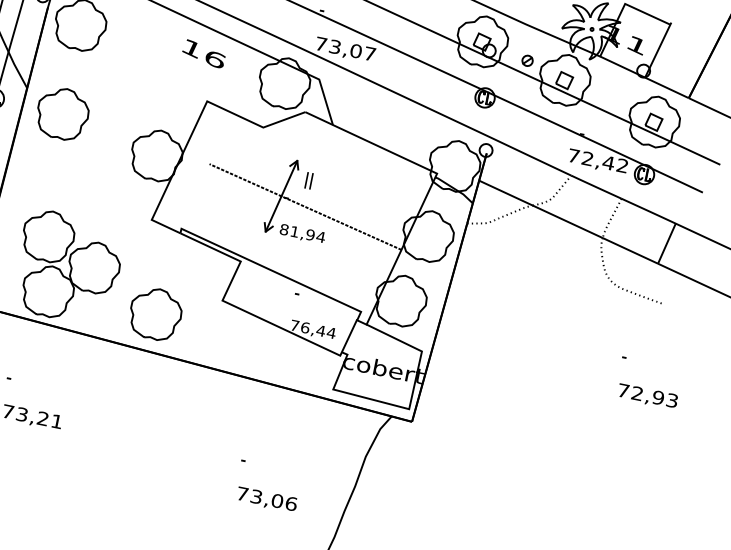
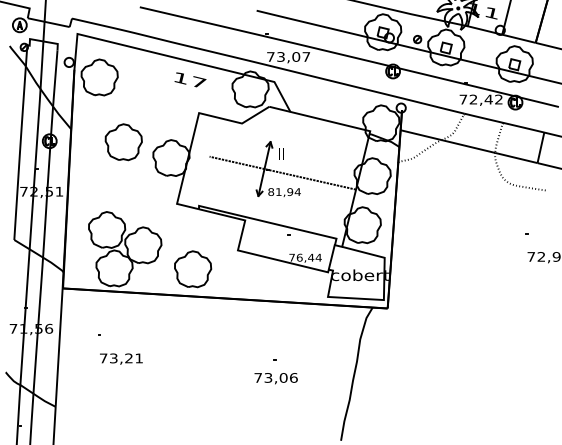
text: (214, 59) -> (198, 82), 16 -> 17
part: (62, 114) -> (123, 142), moved
text: (266, 499) -> (275, 378), moved

